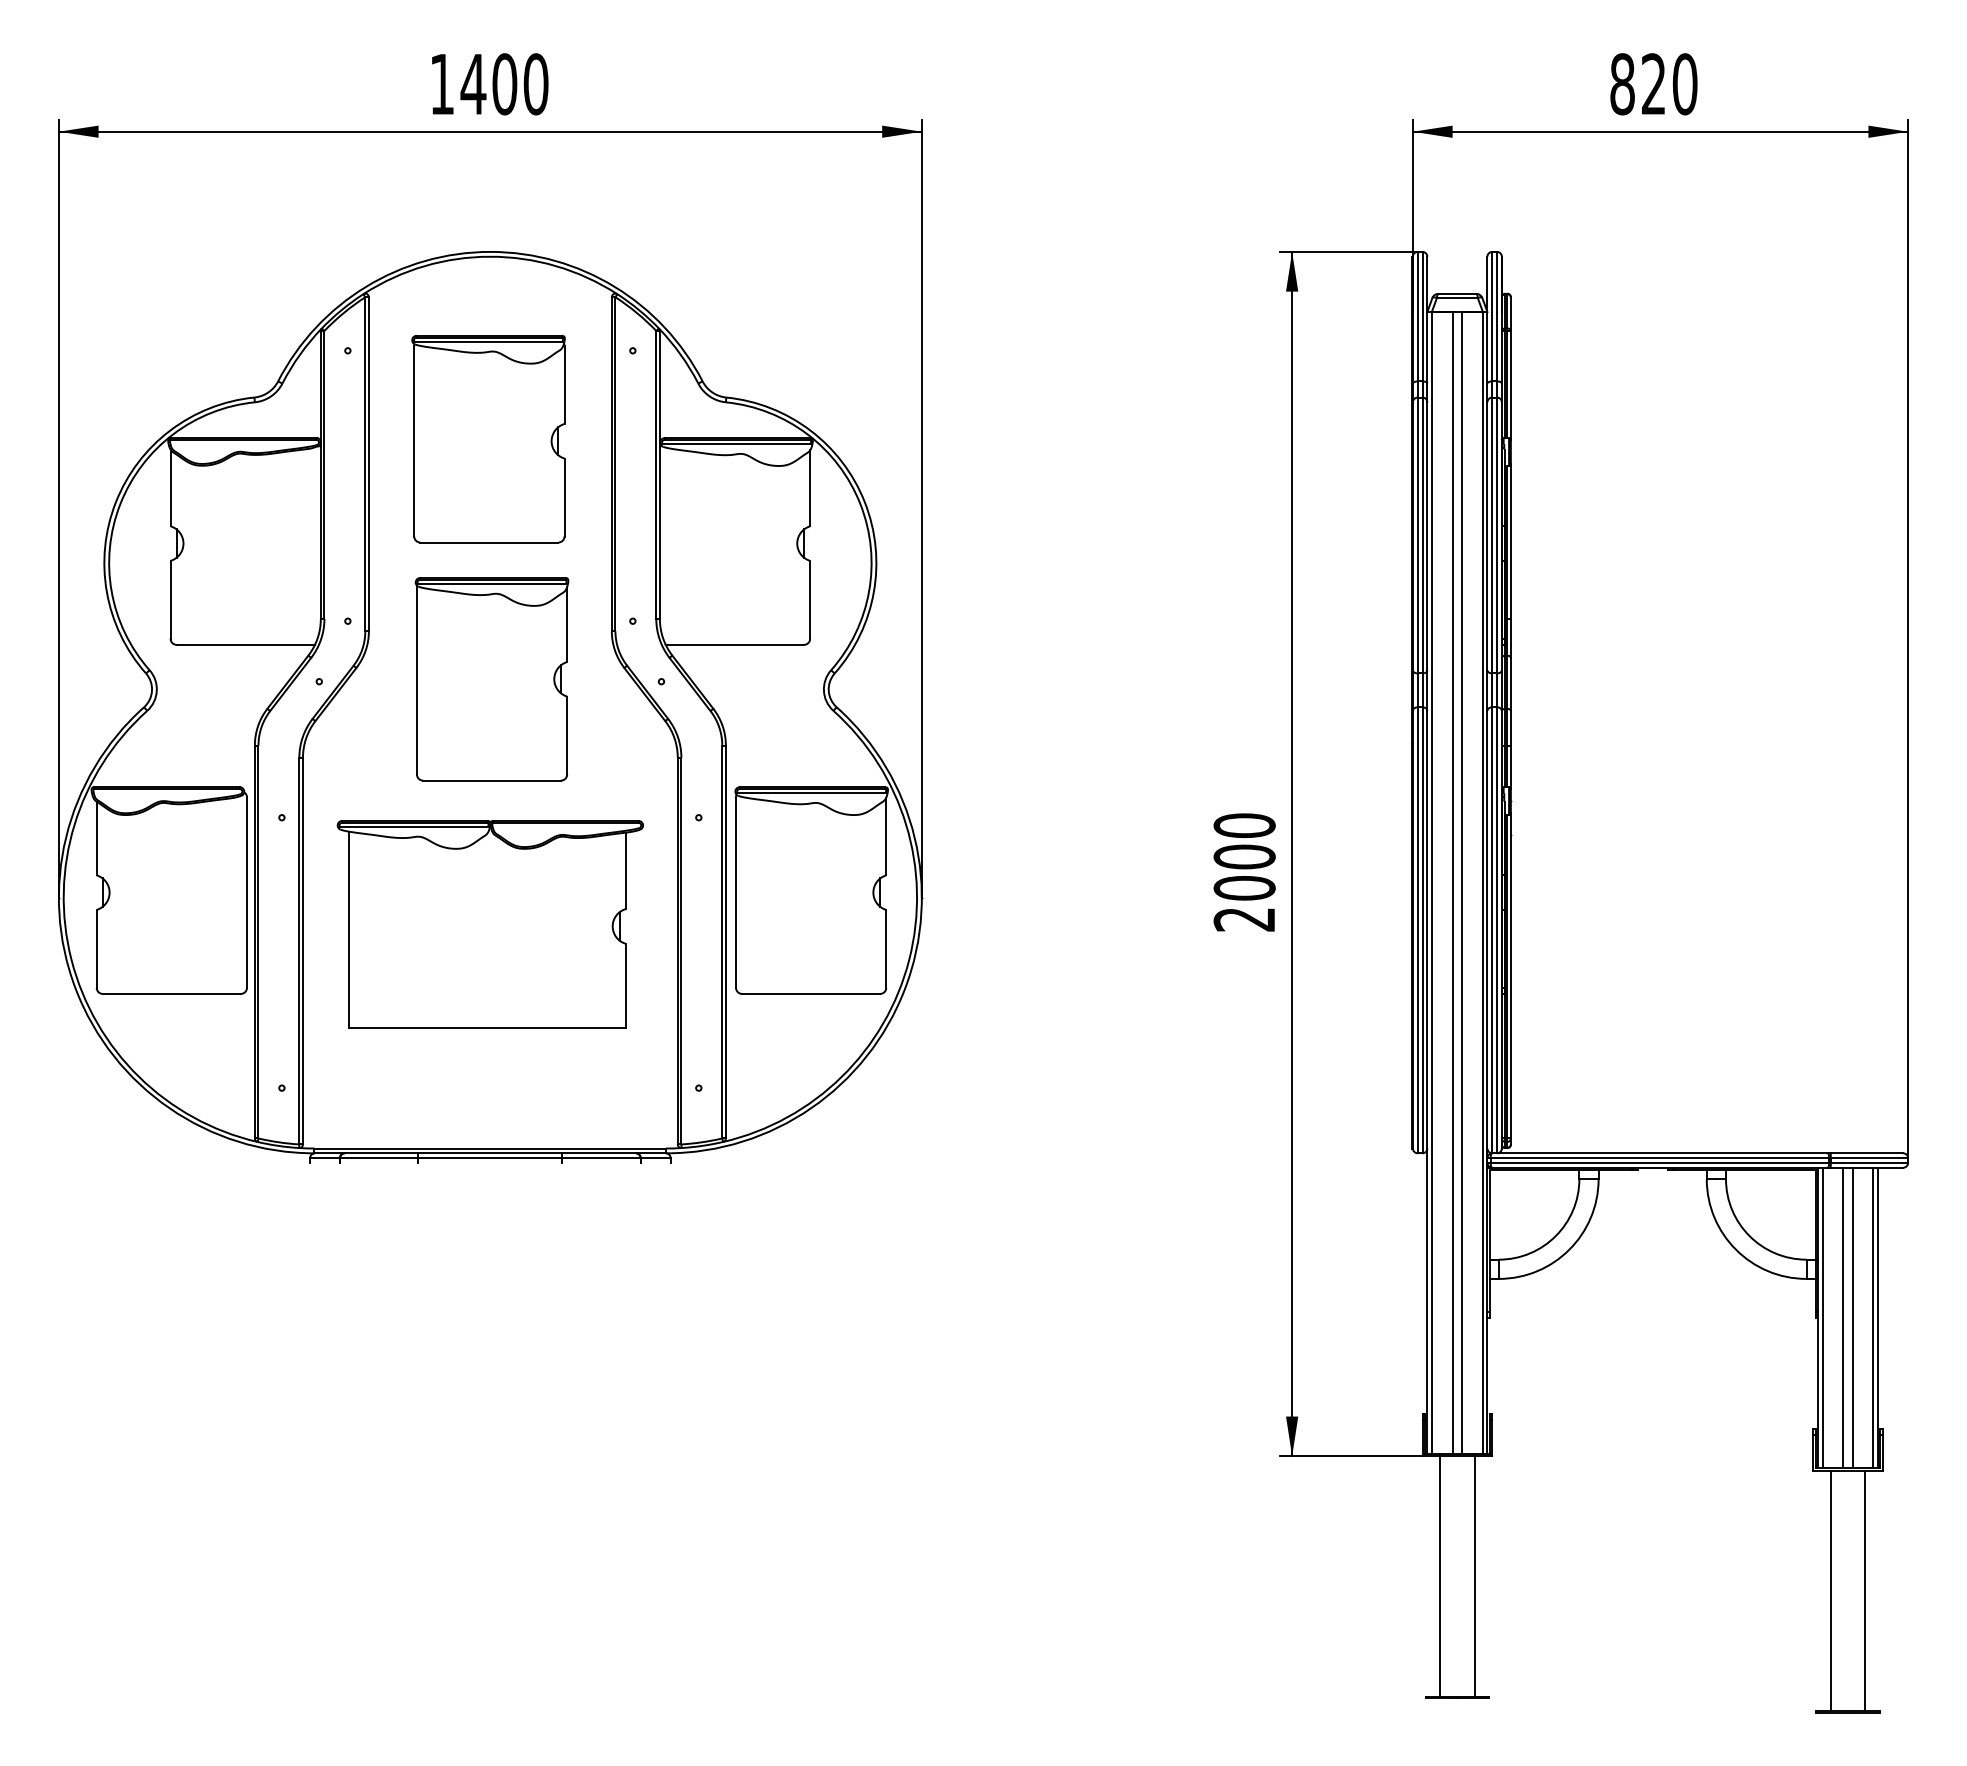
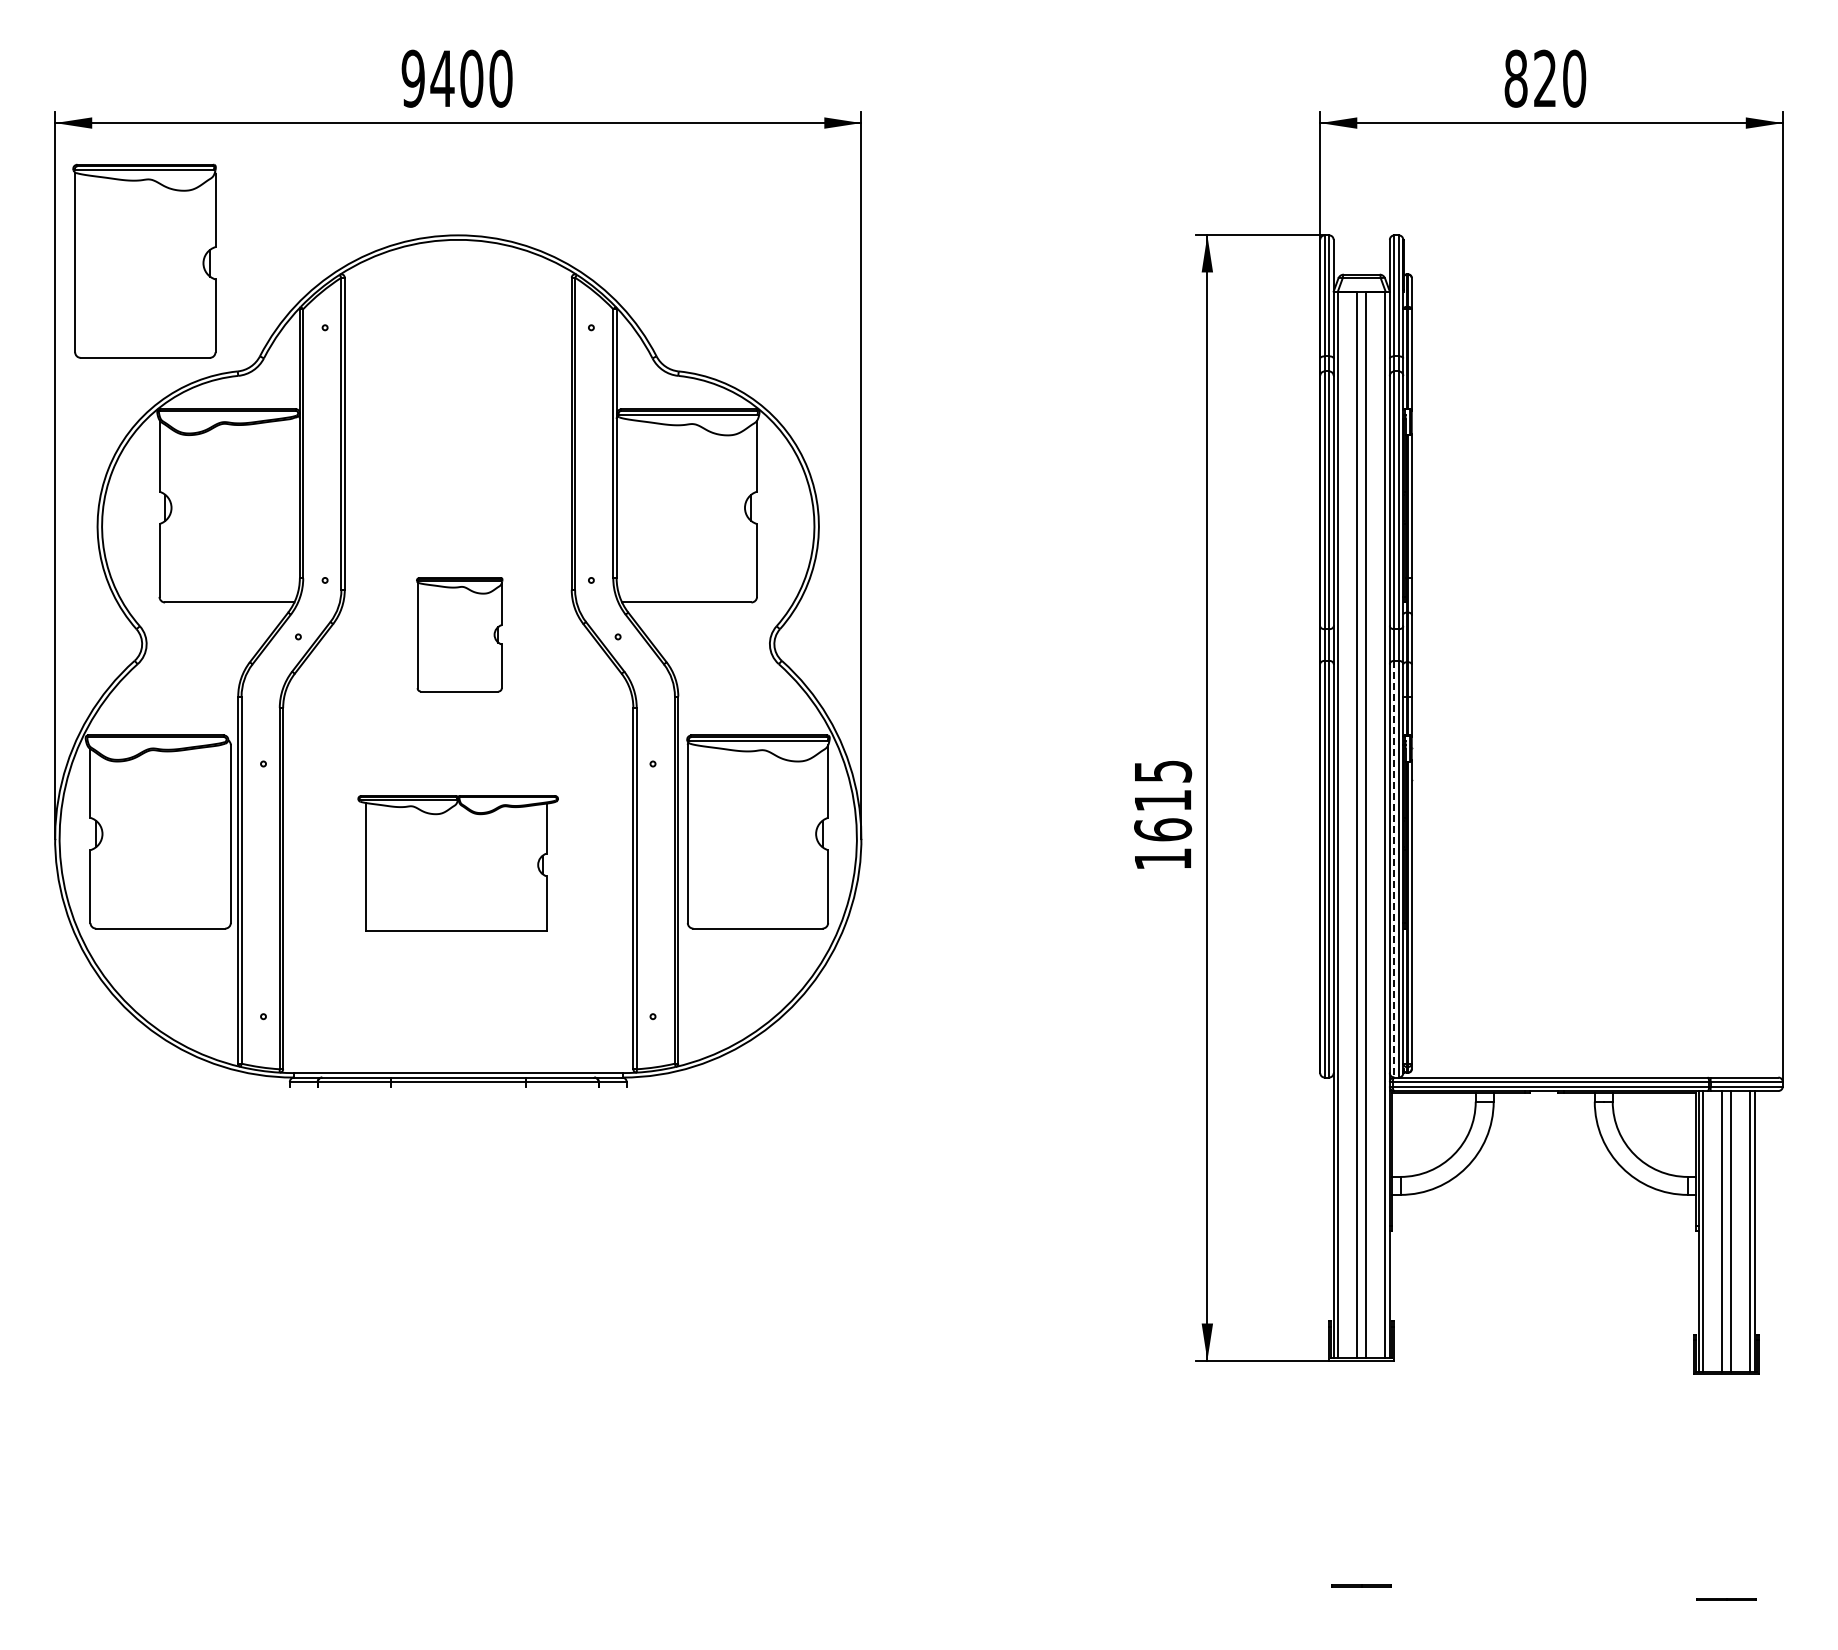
text: (441, 84) -> (412, 78), 1400 -> 9400
part: (488, 438) -> (144, 260), moved
part: (491, 679) -> (459, 634), size x0.6
text: (1245, 872) -> (1163, 815), 2000 -> 1615
part: (489, 924) -> (457, 863), size x0.7
line: (1492, 930) -> (1394, 869), solid -> dashed
line: (1439, 1576) -> (1345, 1472), removed
line: (1474, 1576) -> (1377, 1472), removed
line: (1830, 1591) -> (1710, 1486), removed
line: (1864, 1591) -> (1742, 1486), removed

